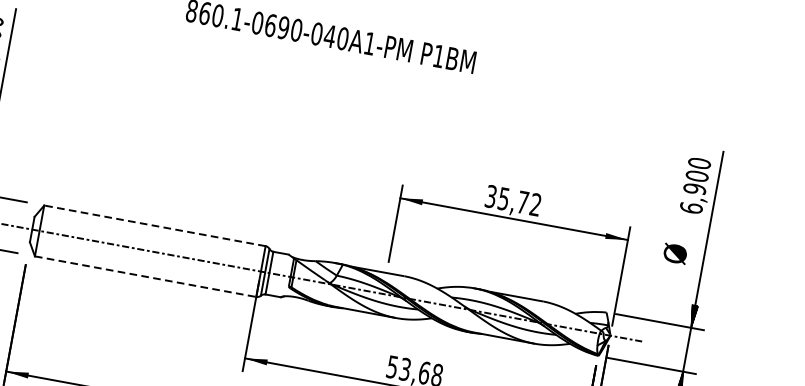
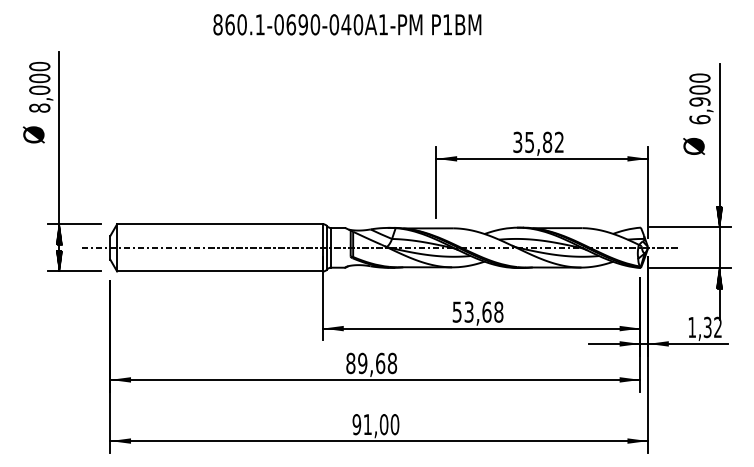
text: (522, 202) -> (547, 142), 35,72 -> 35,82
line: (155, 226) -> (220, 224), dashed -> solid
text: (674, 253) -> (693, 146), moved
line: (146, 276) -> (220, 271), dashed -> solid

